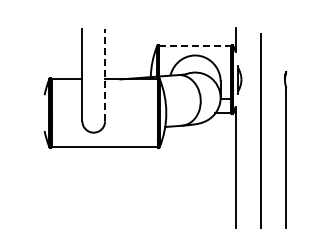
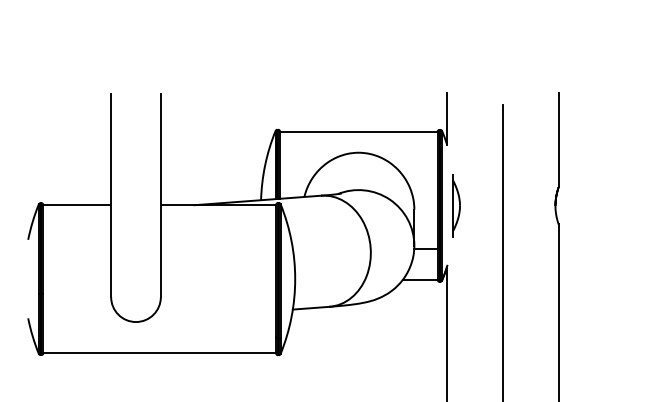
line: (195, 46) -> (359, 132), dashed -> solid
line: (286, 49) -> (558, 139), added
line: (105, 74) -> (161, 194), dashed -> solid

